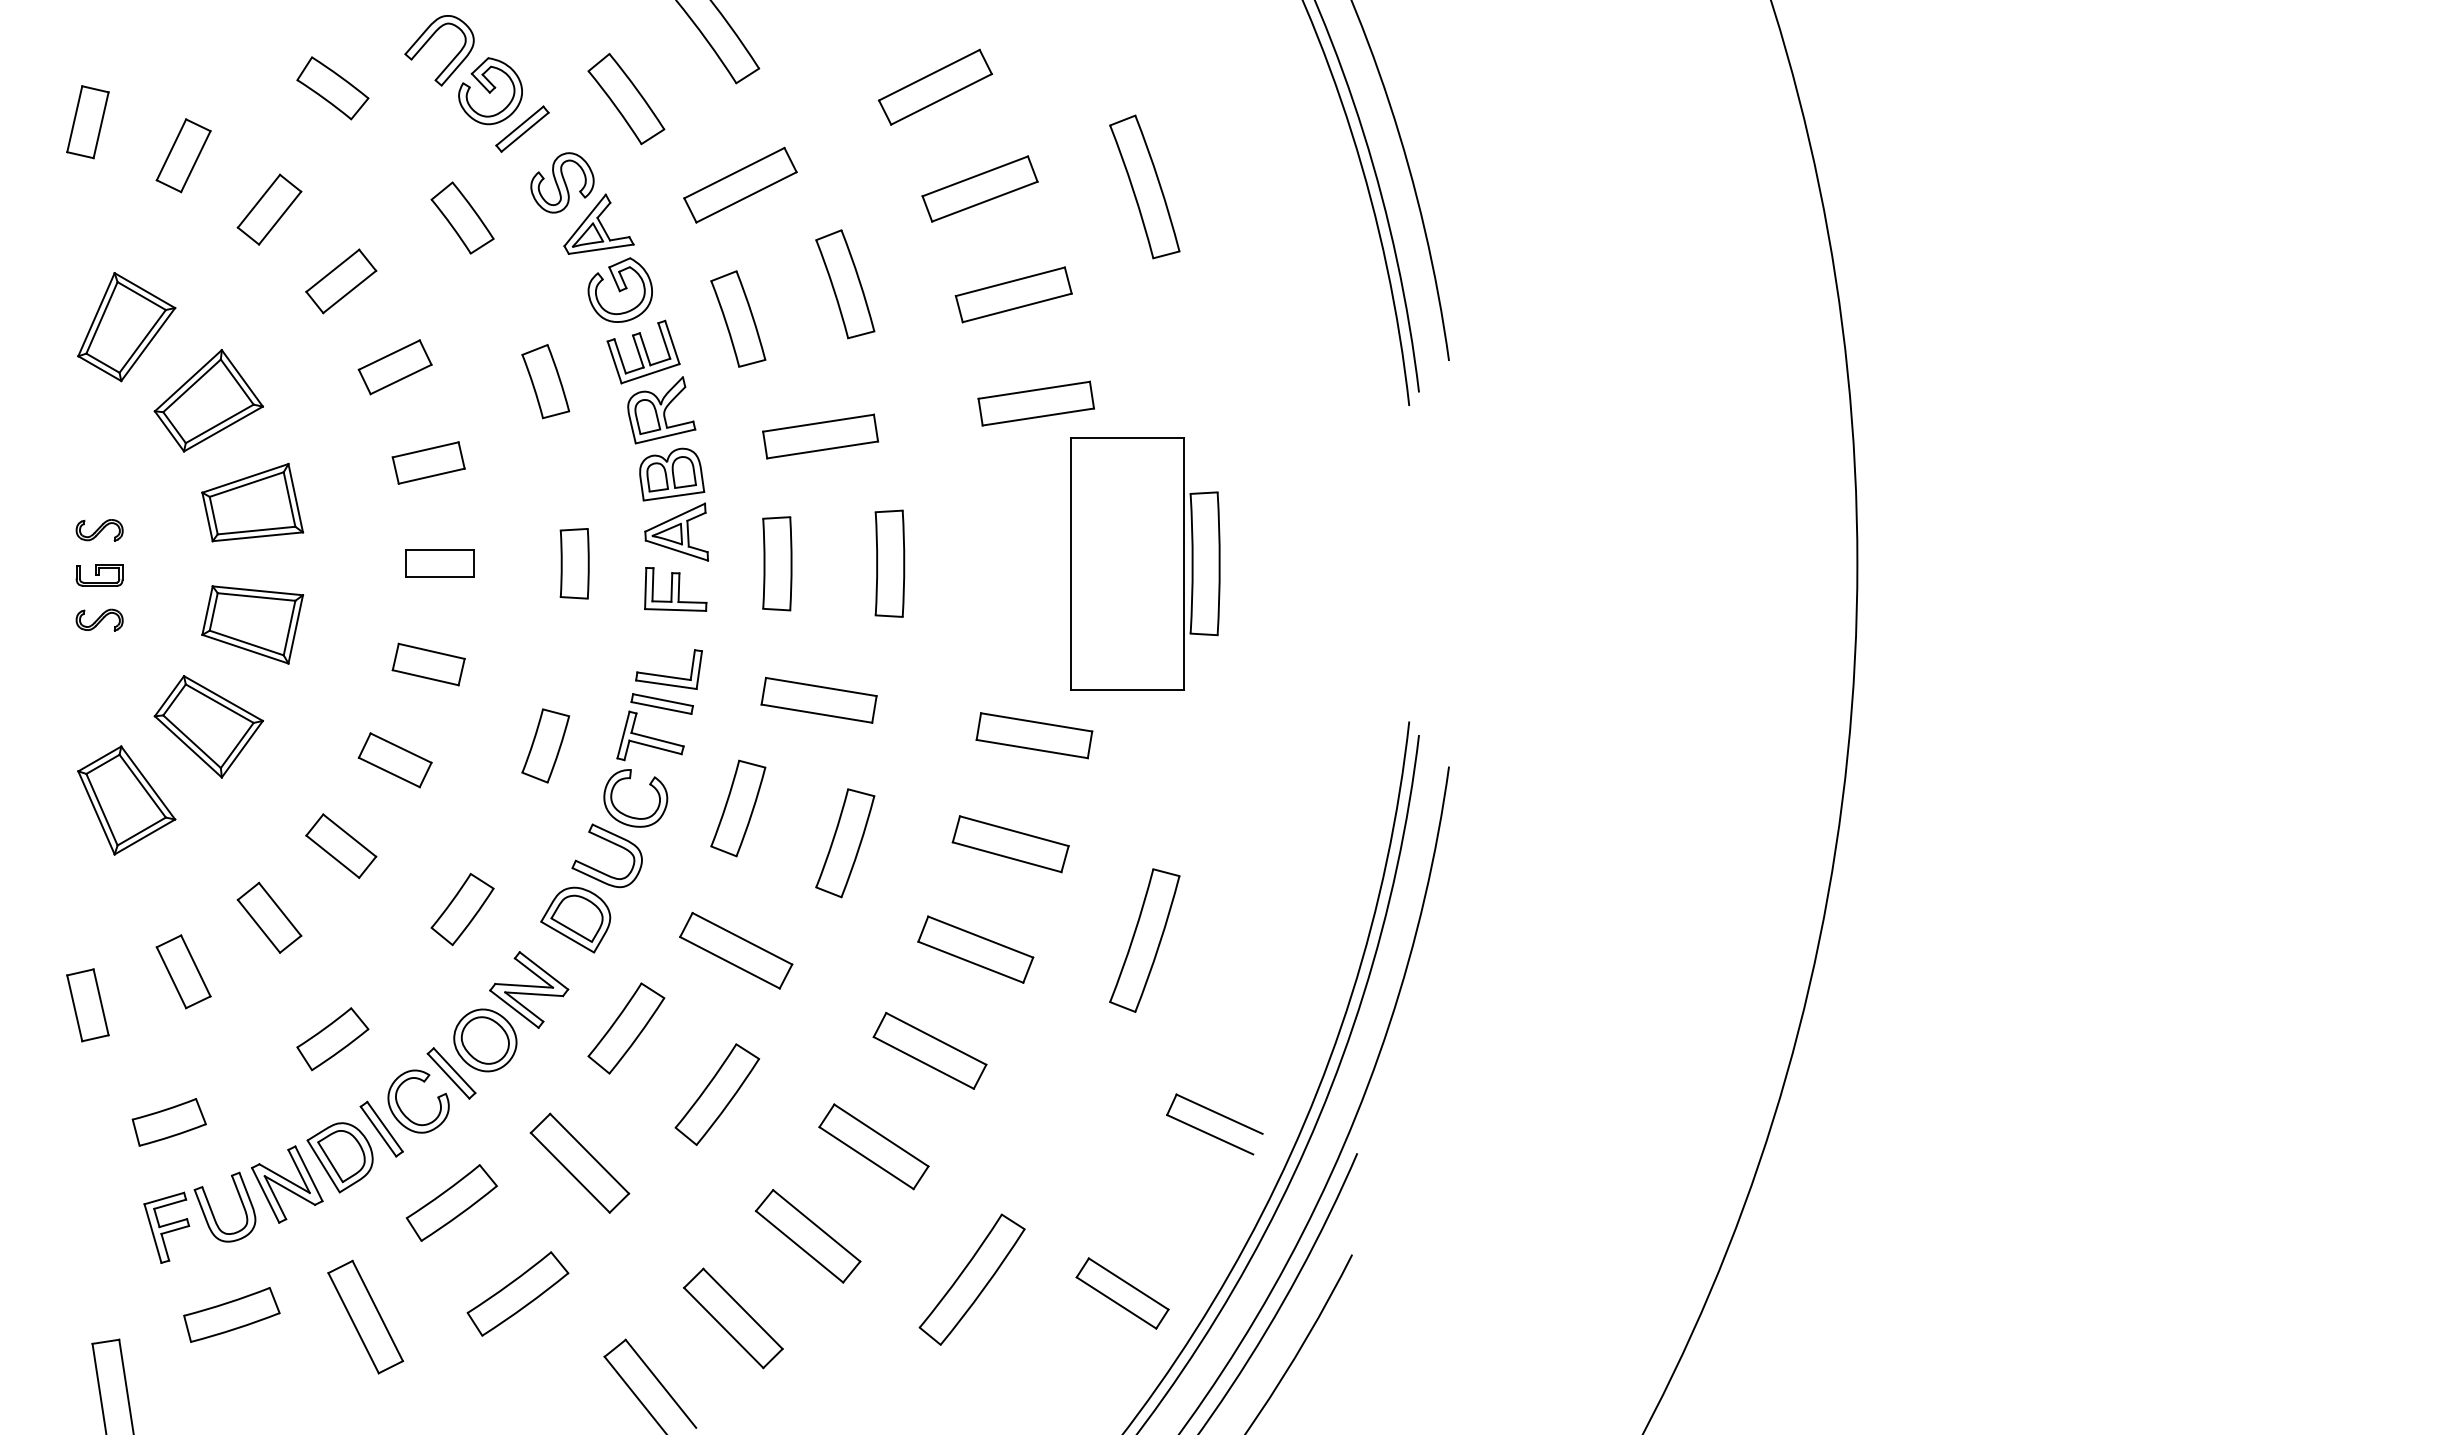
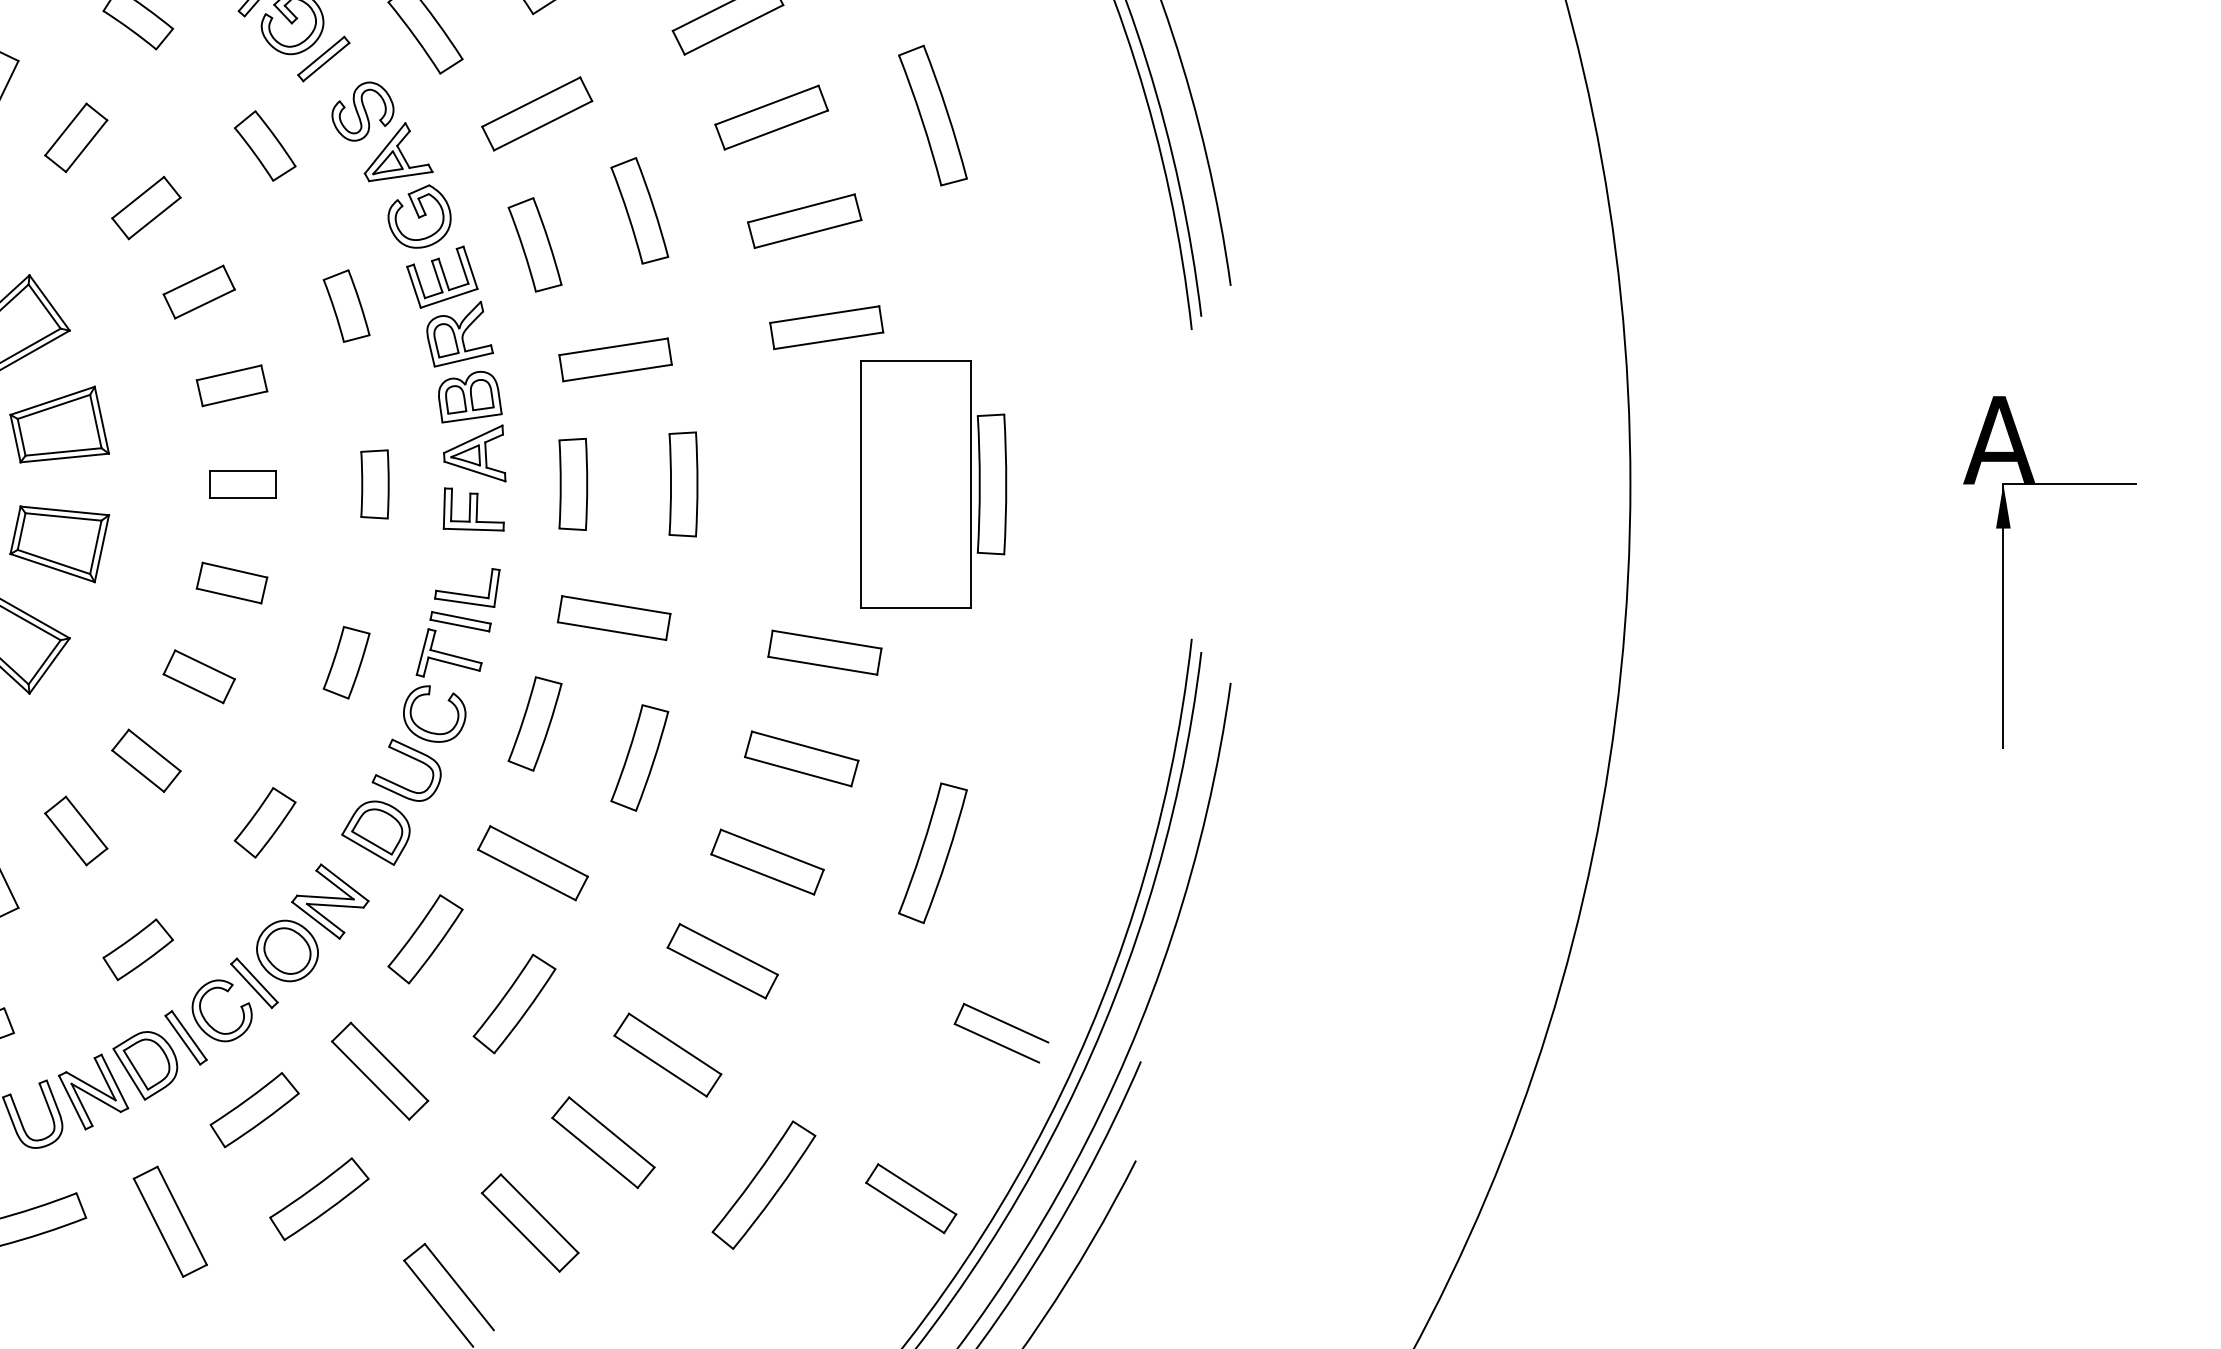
part: (2238, 653) -> (2003, 572), added

